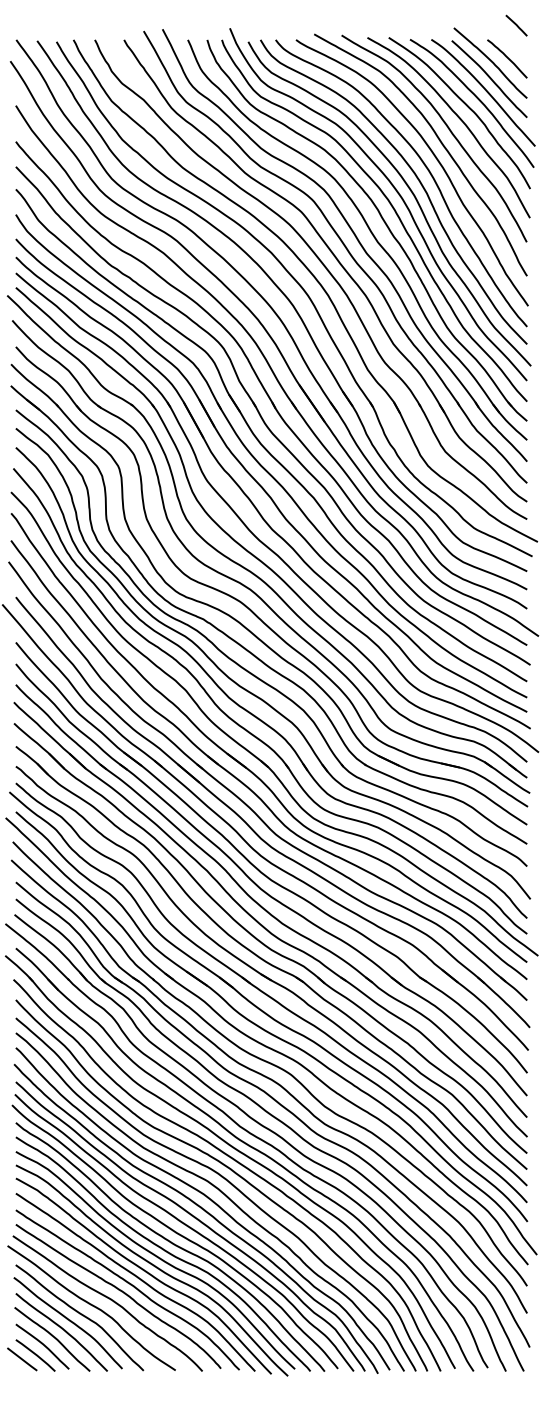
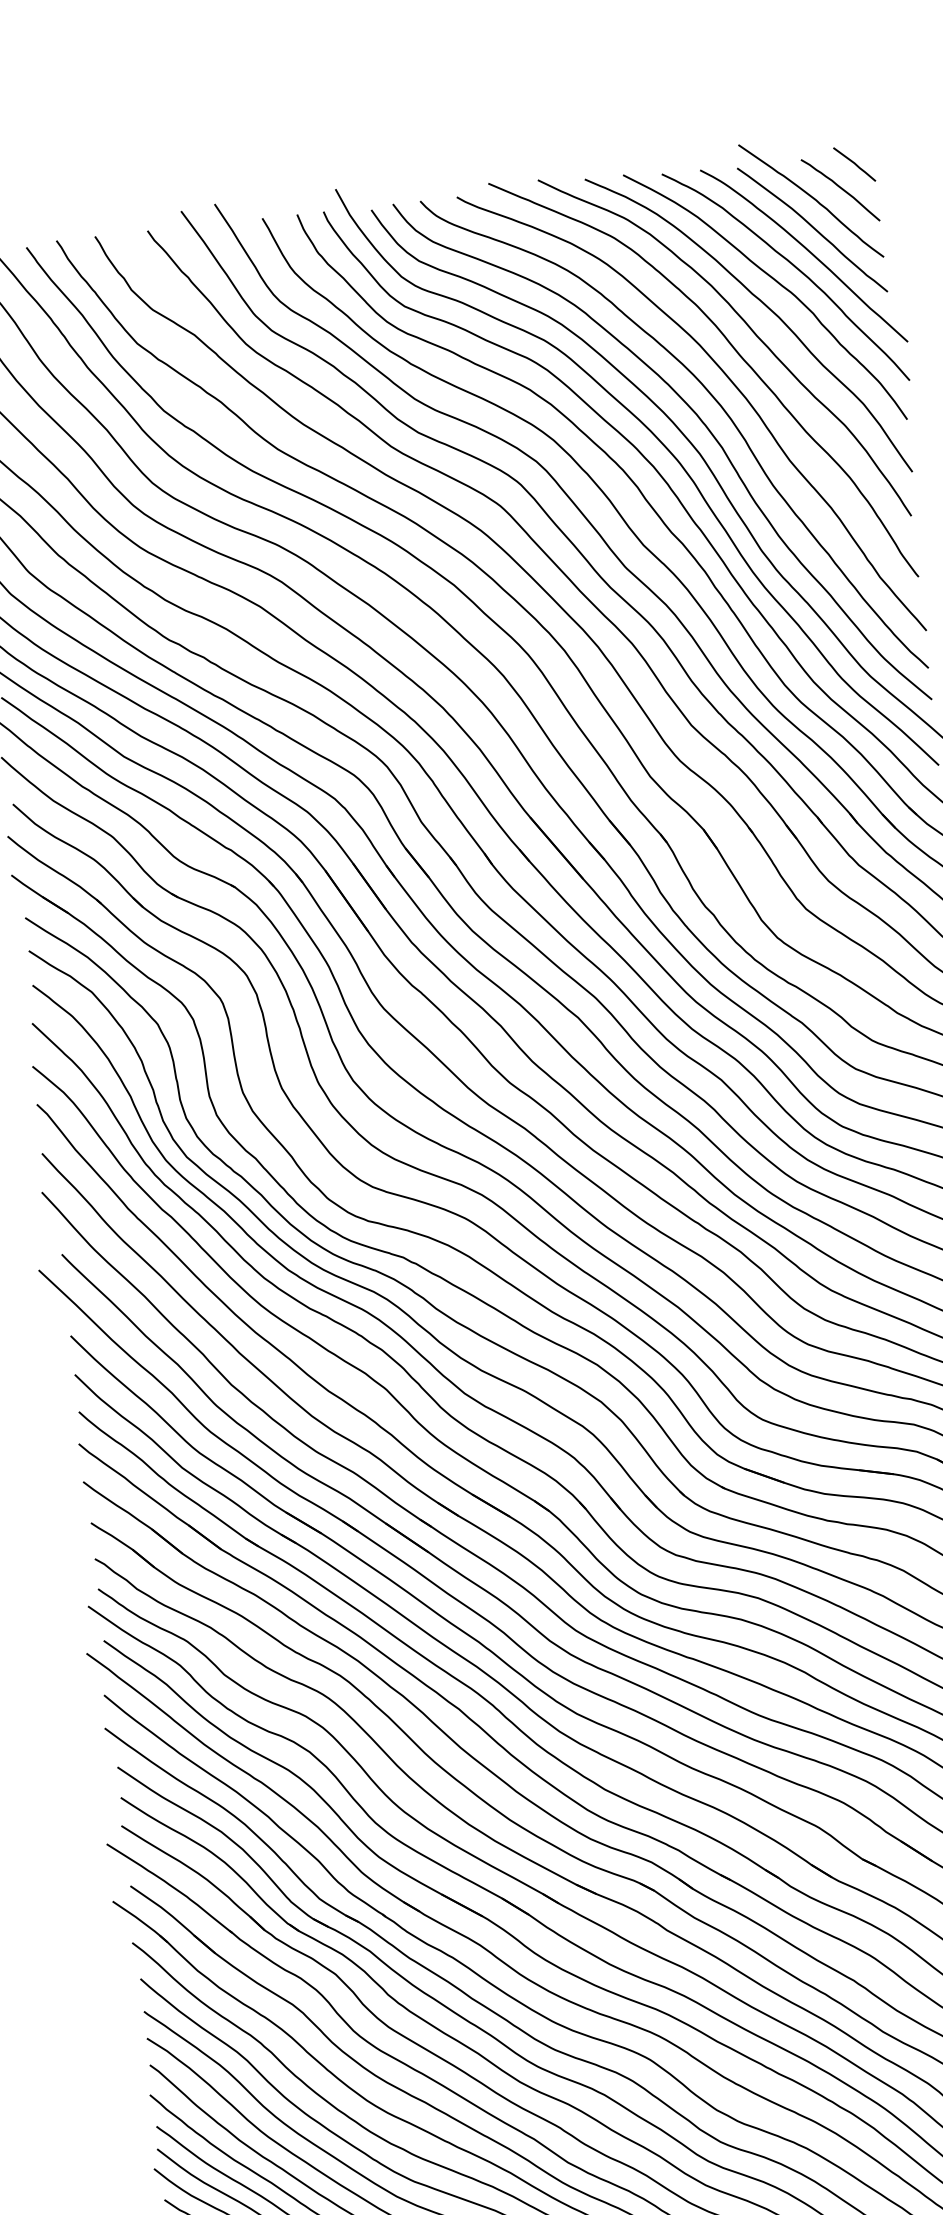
line: (516, 25) -> (854, 164), moved

